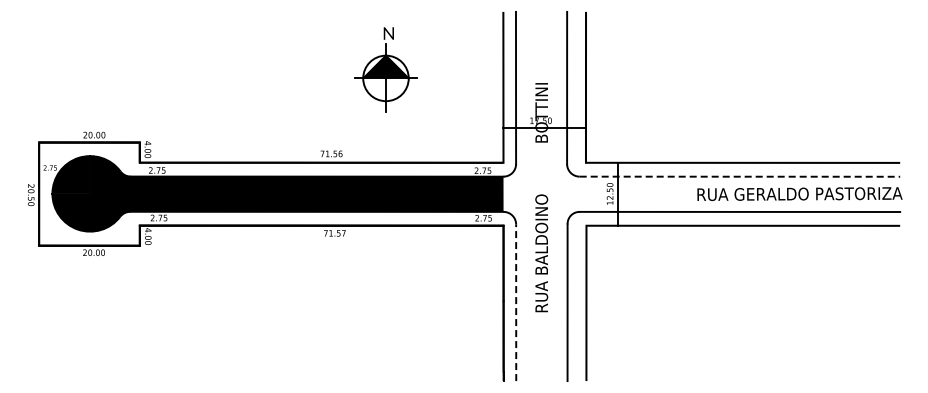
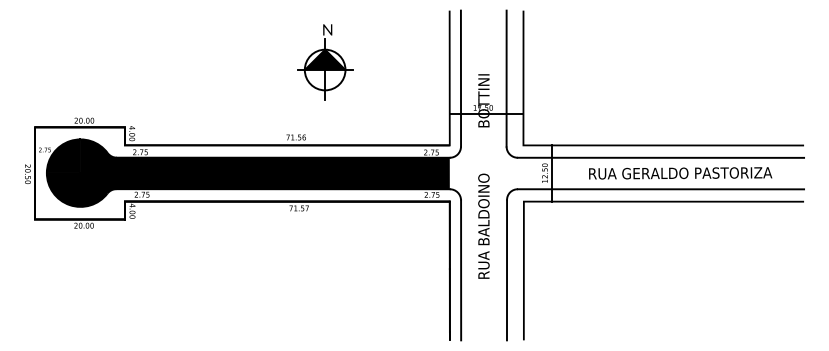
part: (385, 69) -> (324, 62), moved
line: (740, 176) -> (661, 157), dashed -> solid
text: (799, 194) -> (680, 173), moved
line: (516, 302) -> (461, 270), dashed -> solid

